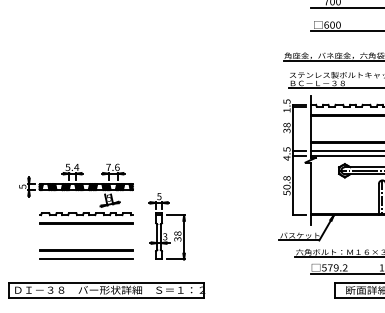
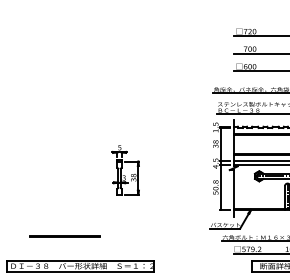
part: (76, 194) -> (57, 194), removed
part: (166, 226) -> (125, 170), moved
line: (85, 258) -> (64, 242), removed

